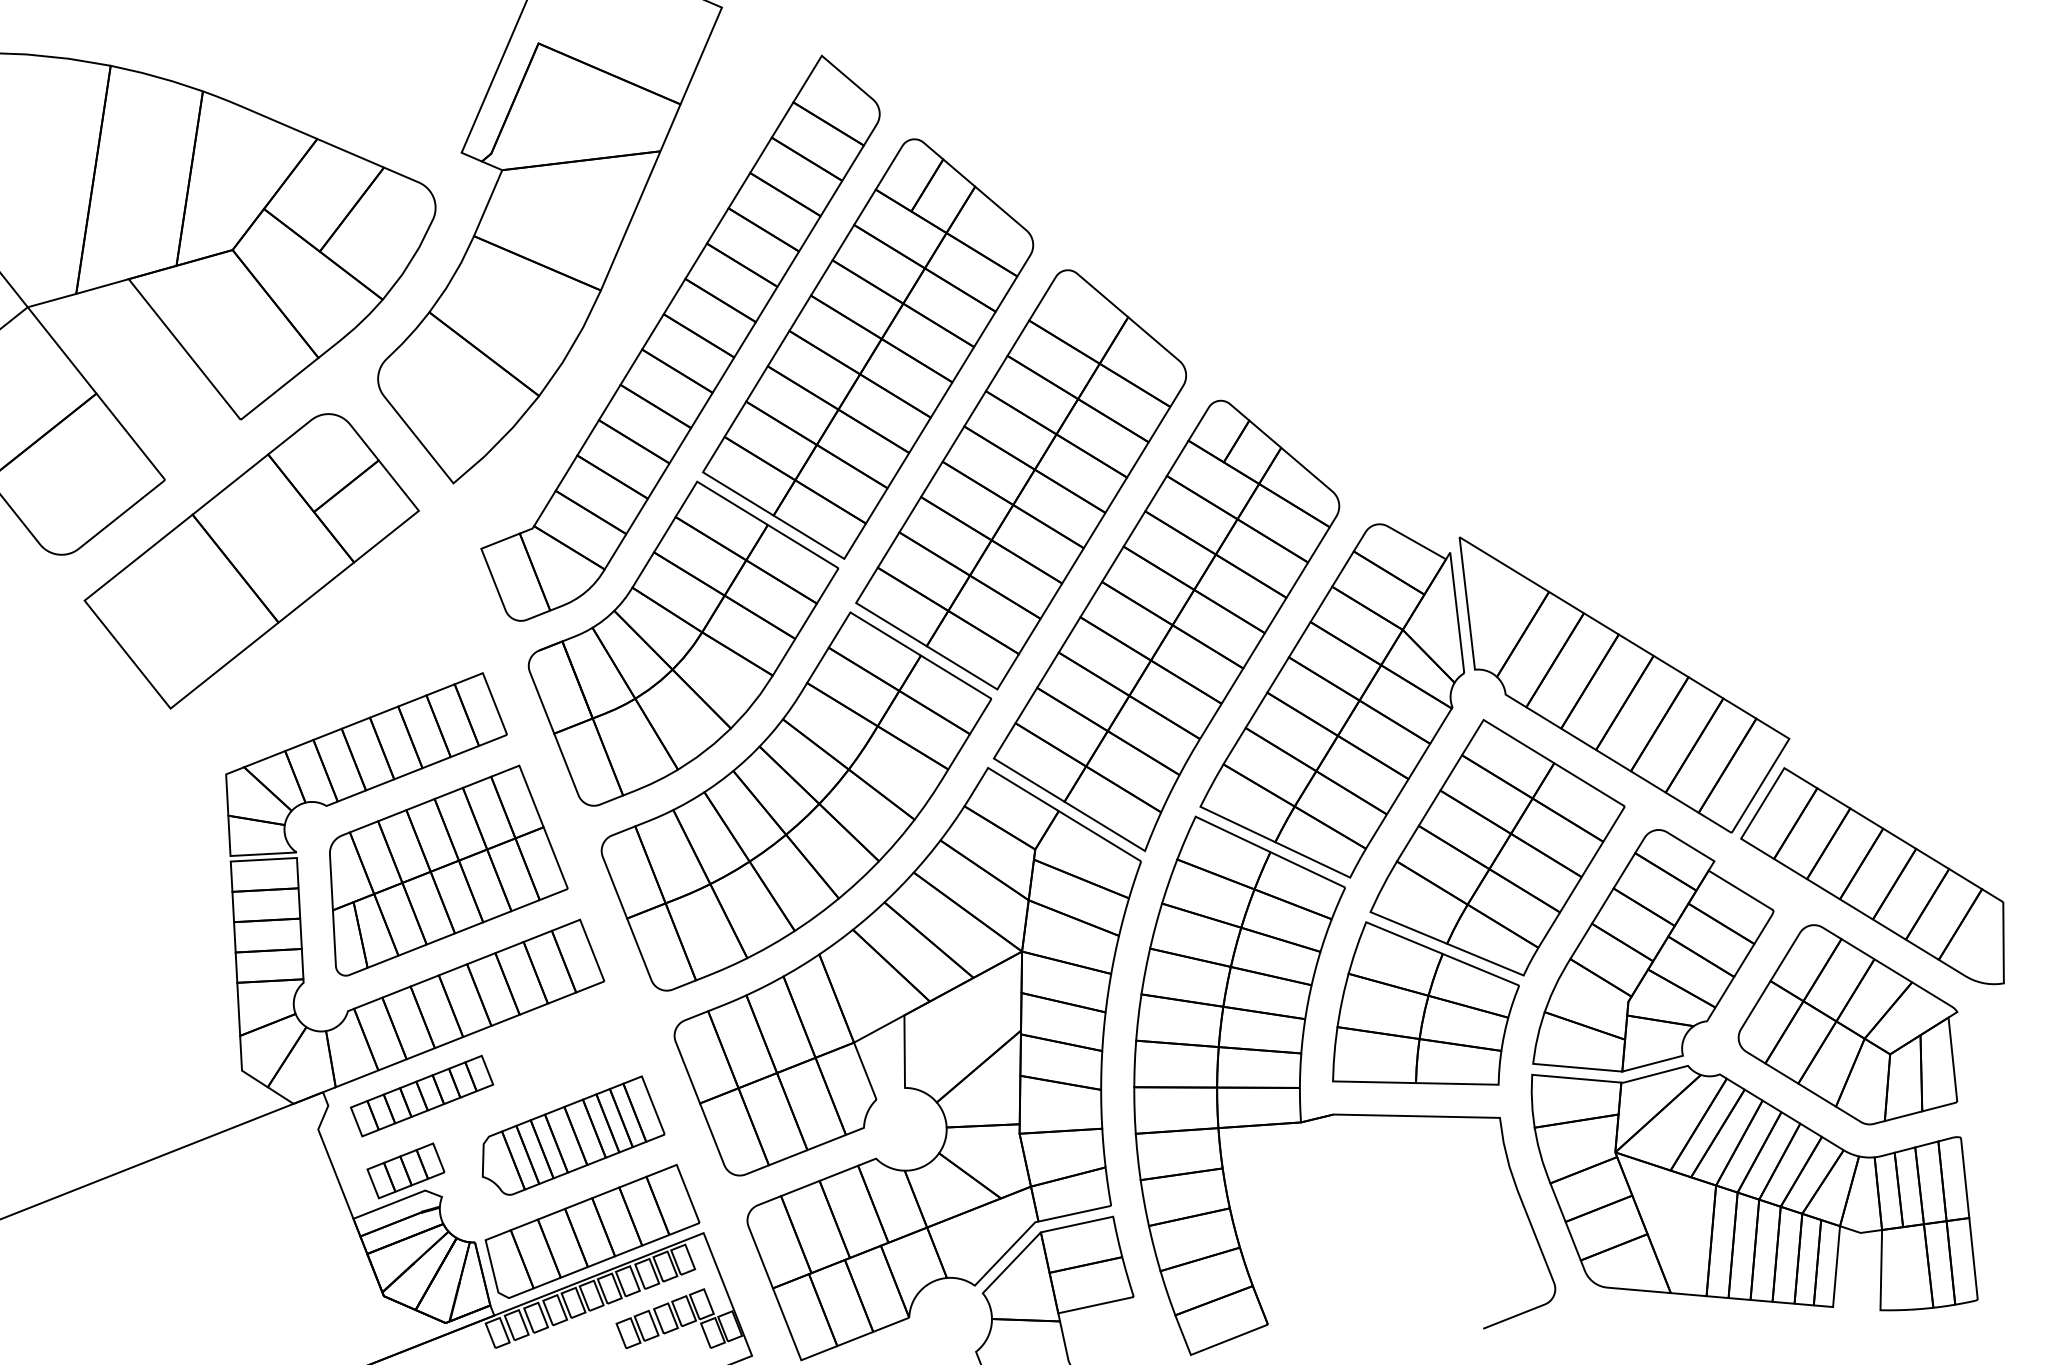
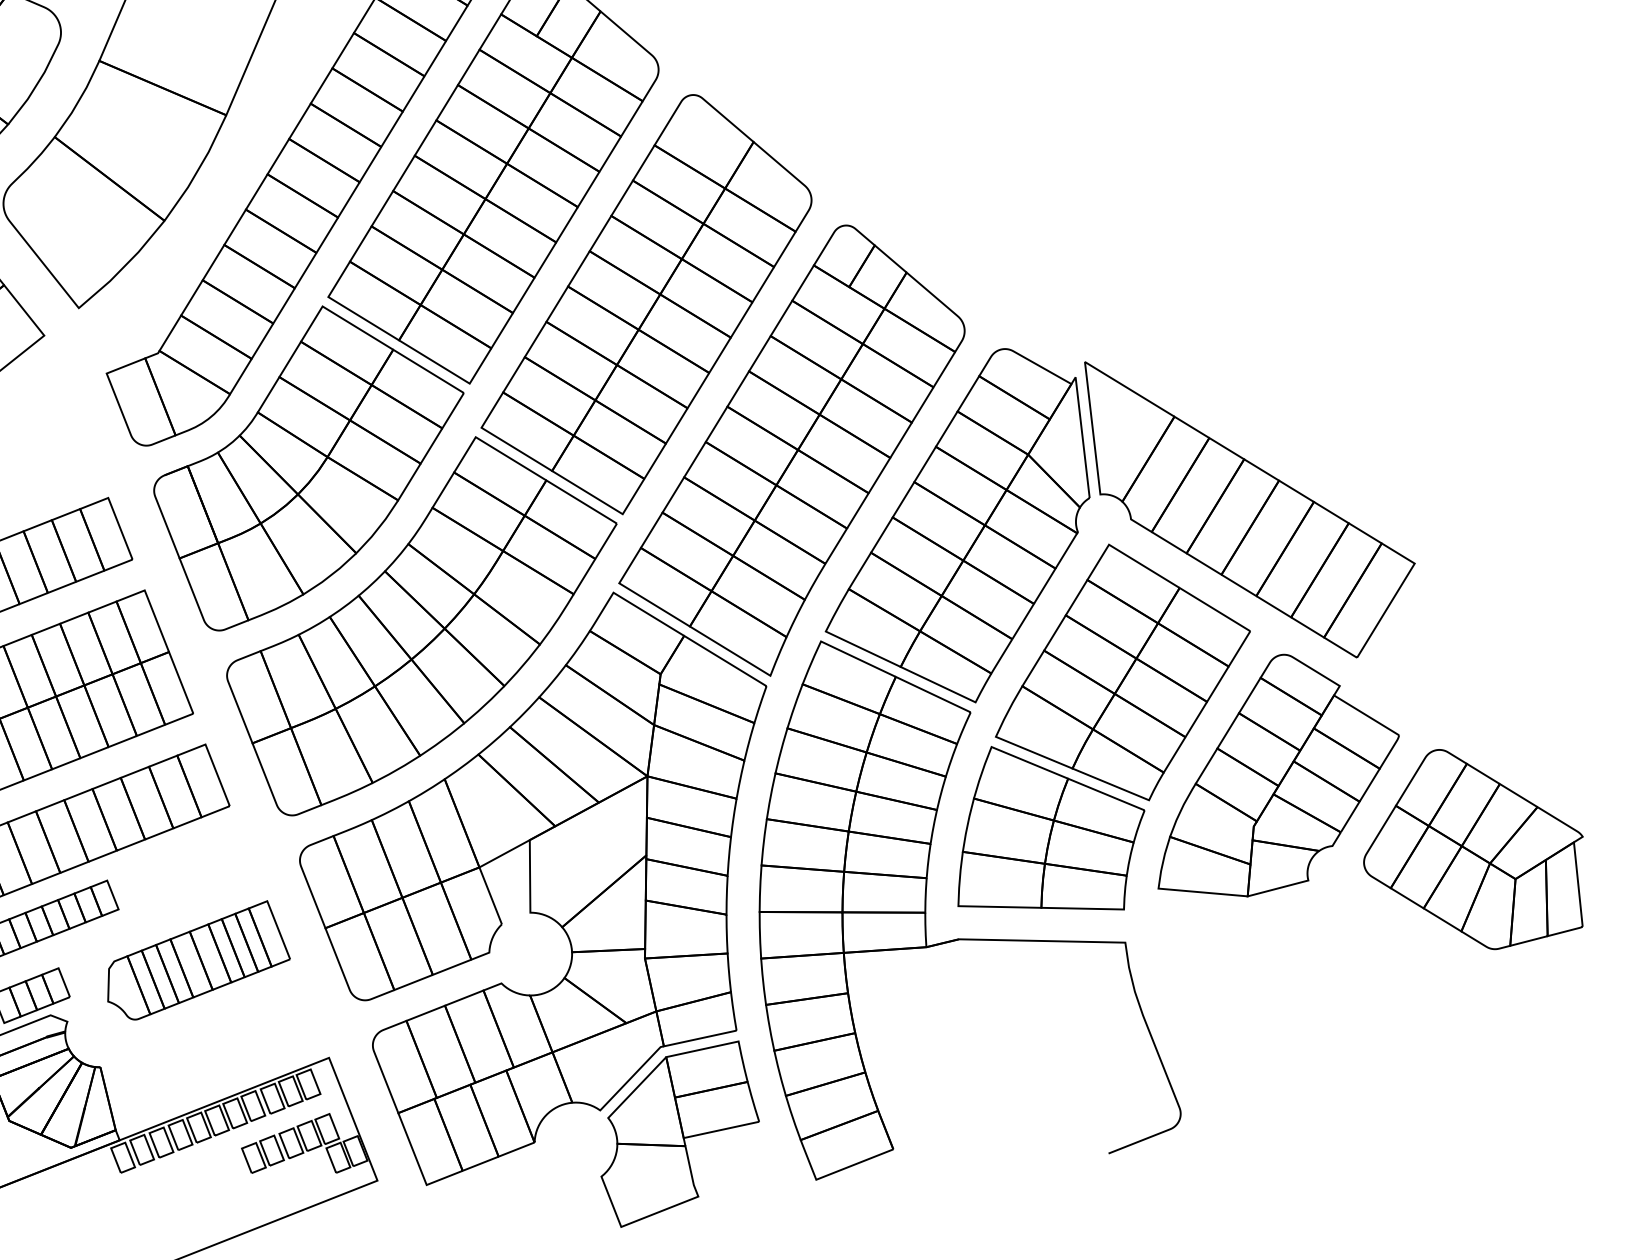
part: (1872, 876) -> (1497, 701), removed
part: (1754, 1188) -> (1379, 1013), removed
part: (592, 1230) -> (217, 1055), removed

